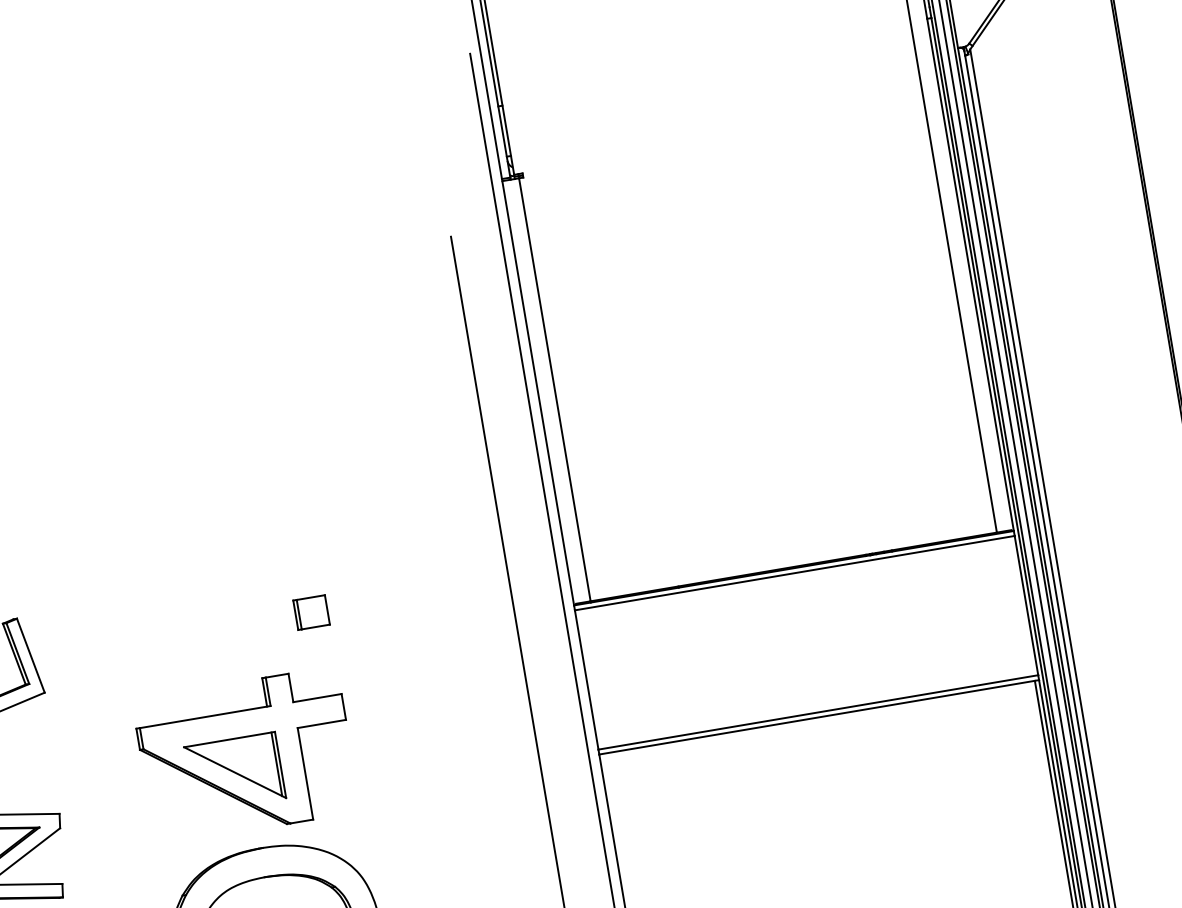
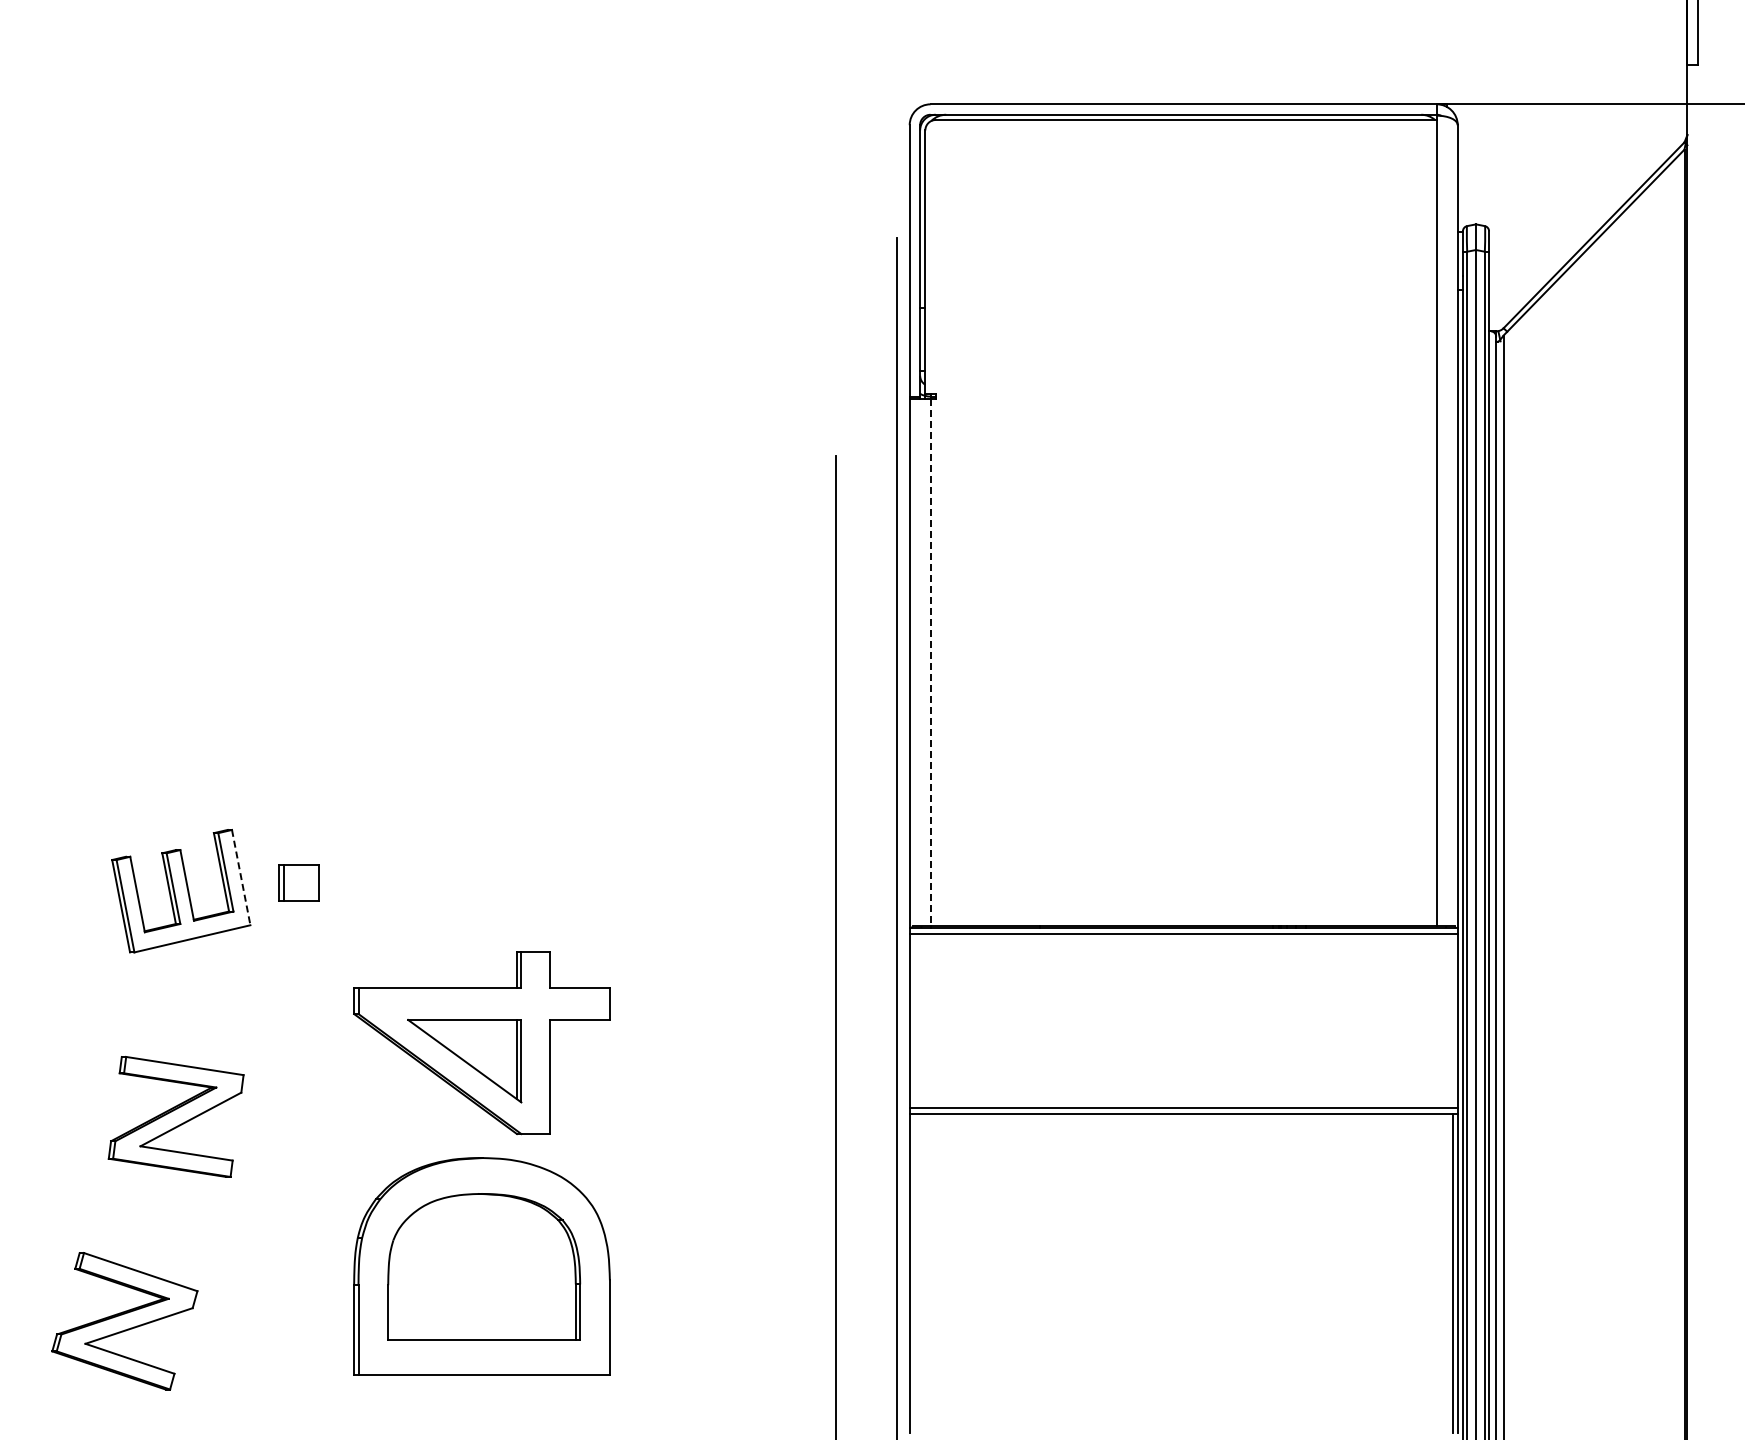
line: (554, 389) -> (930, 662), solid -> dashed
part: (310, 612) -> (298, 882), moved
line: (31, 655) -> (241, 877), solid -> dashed

